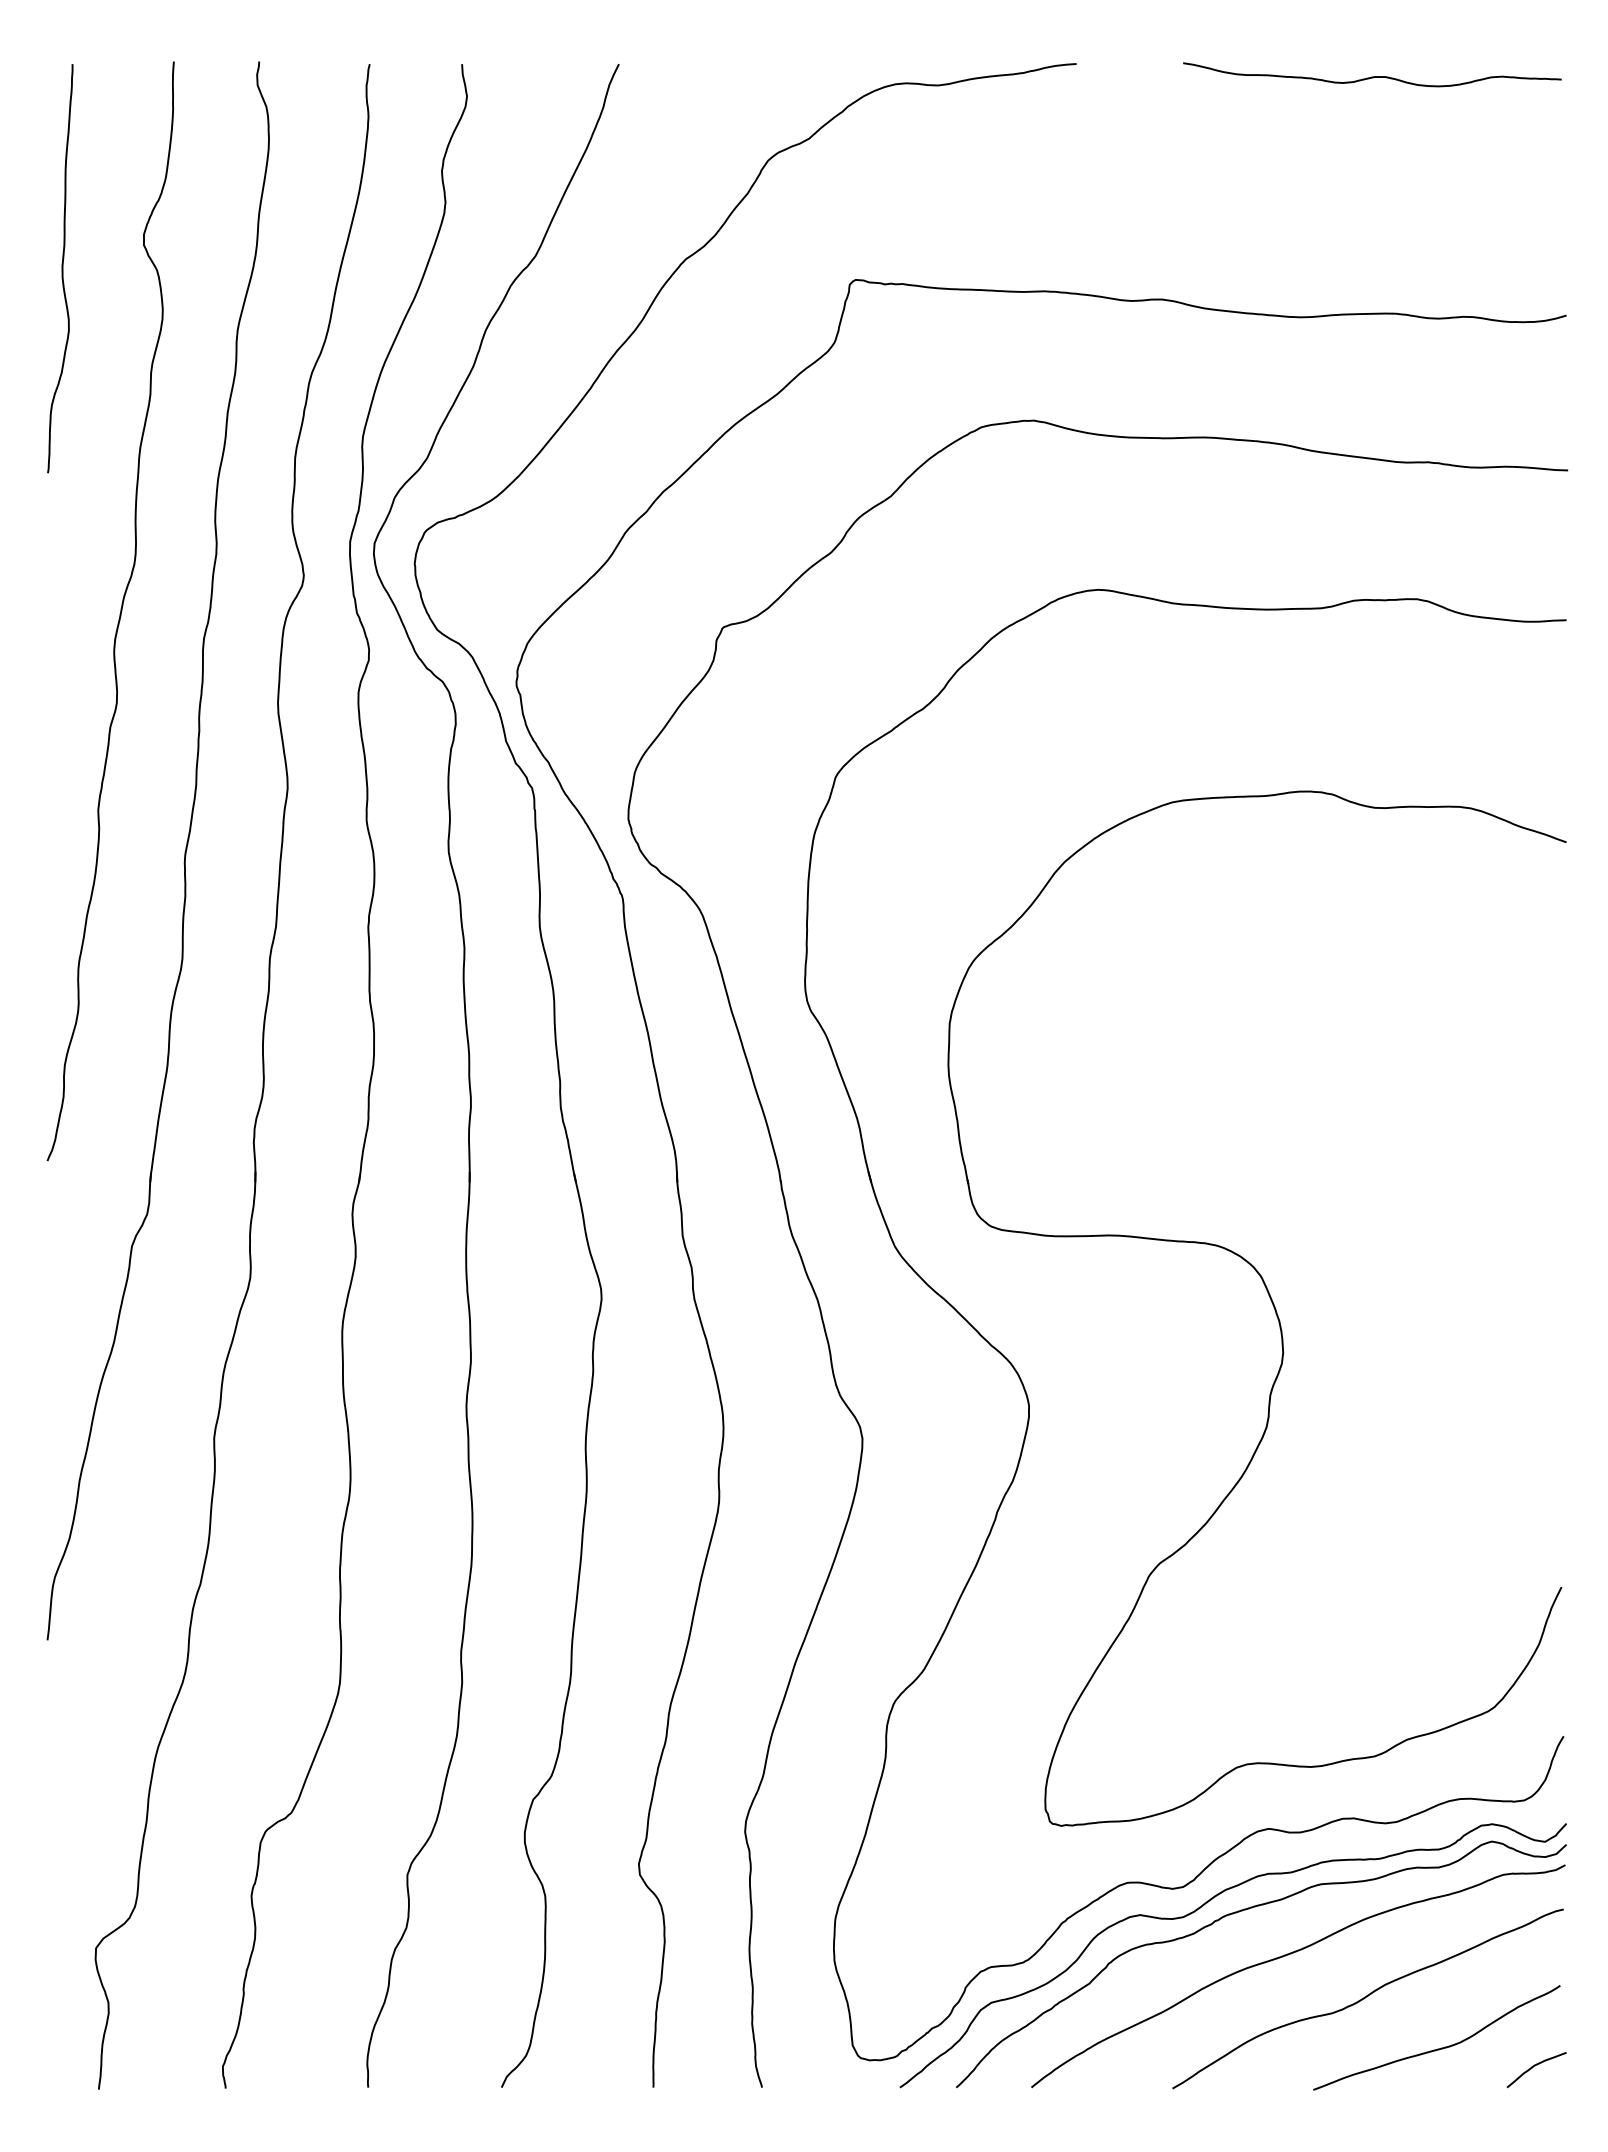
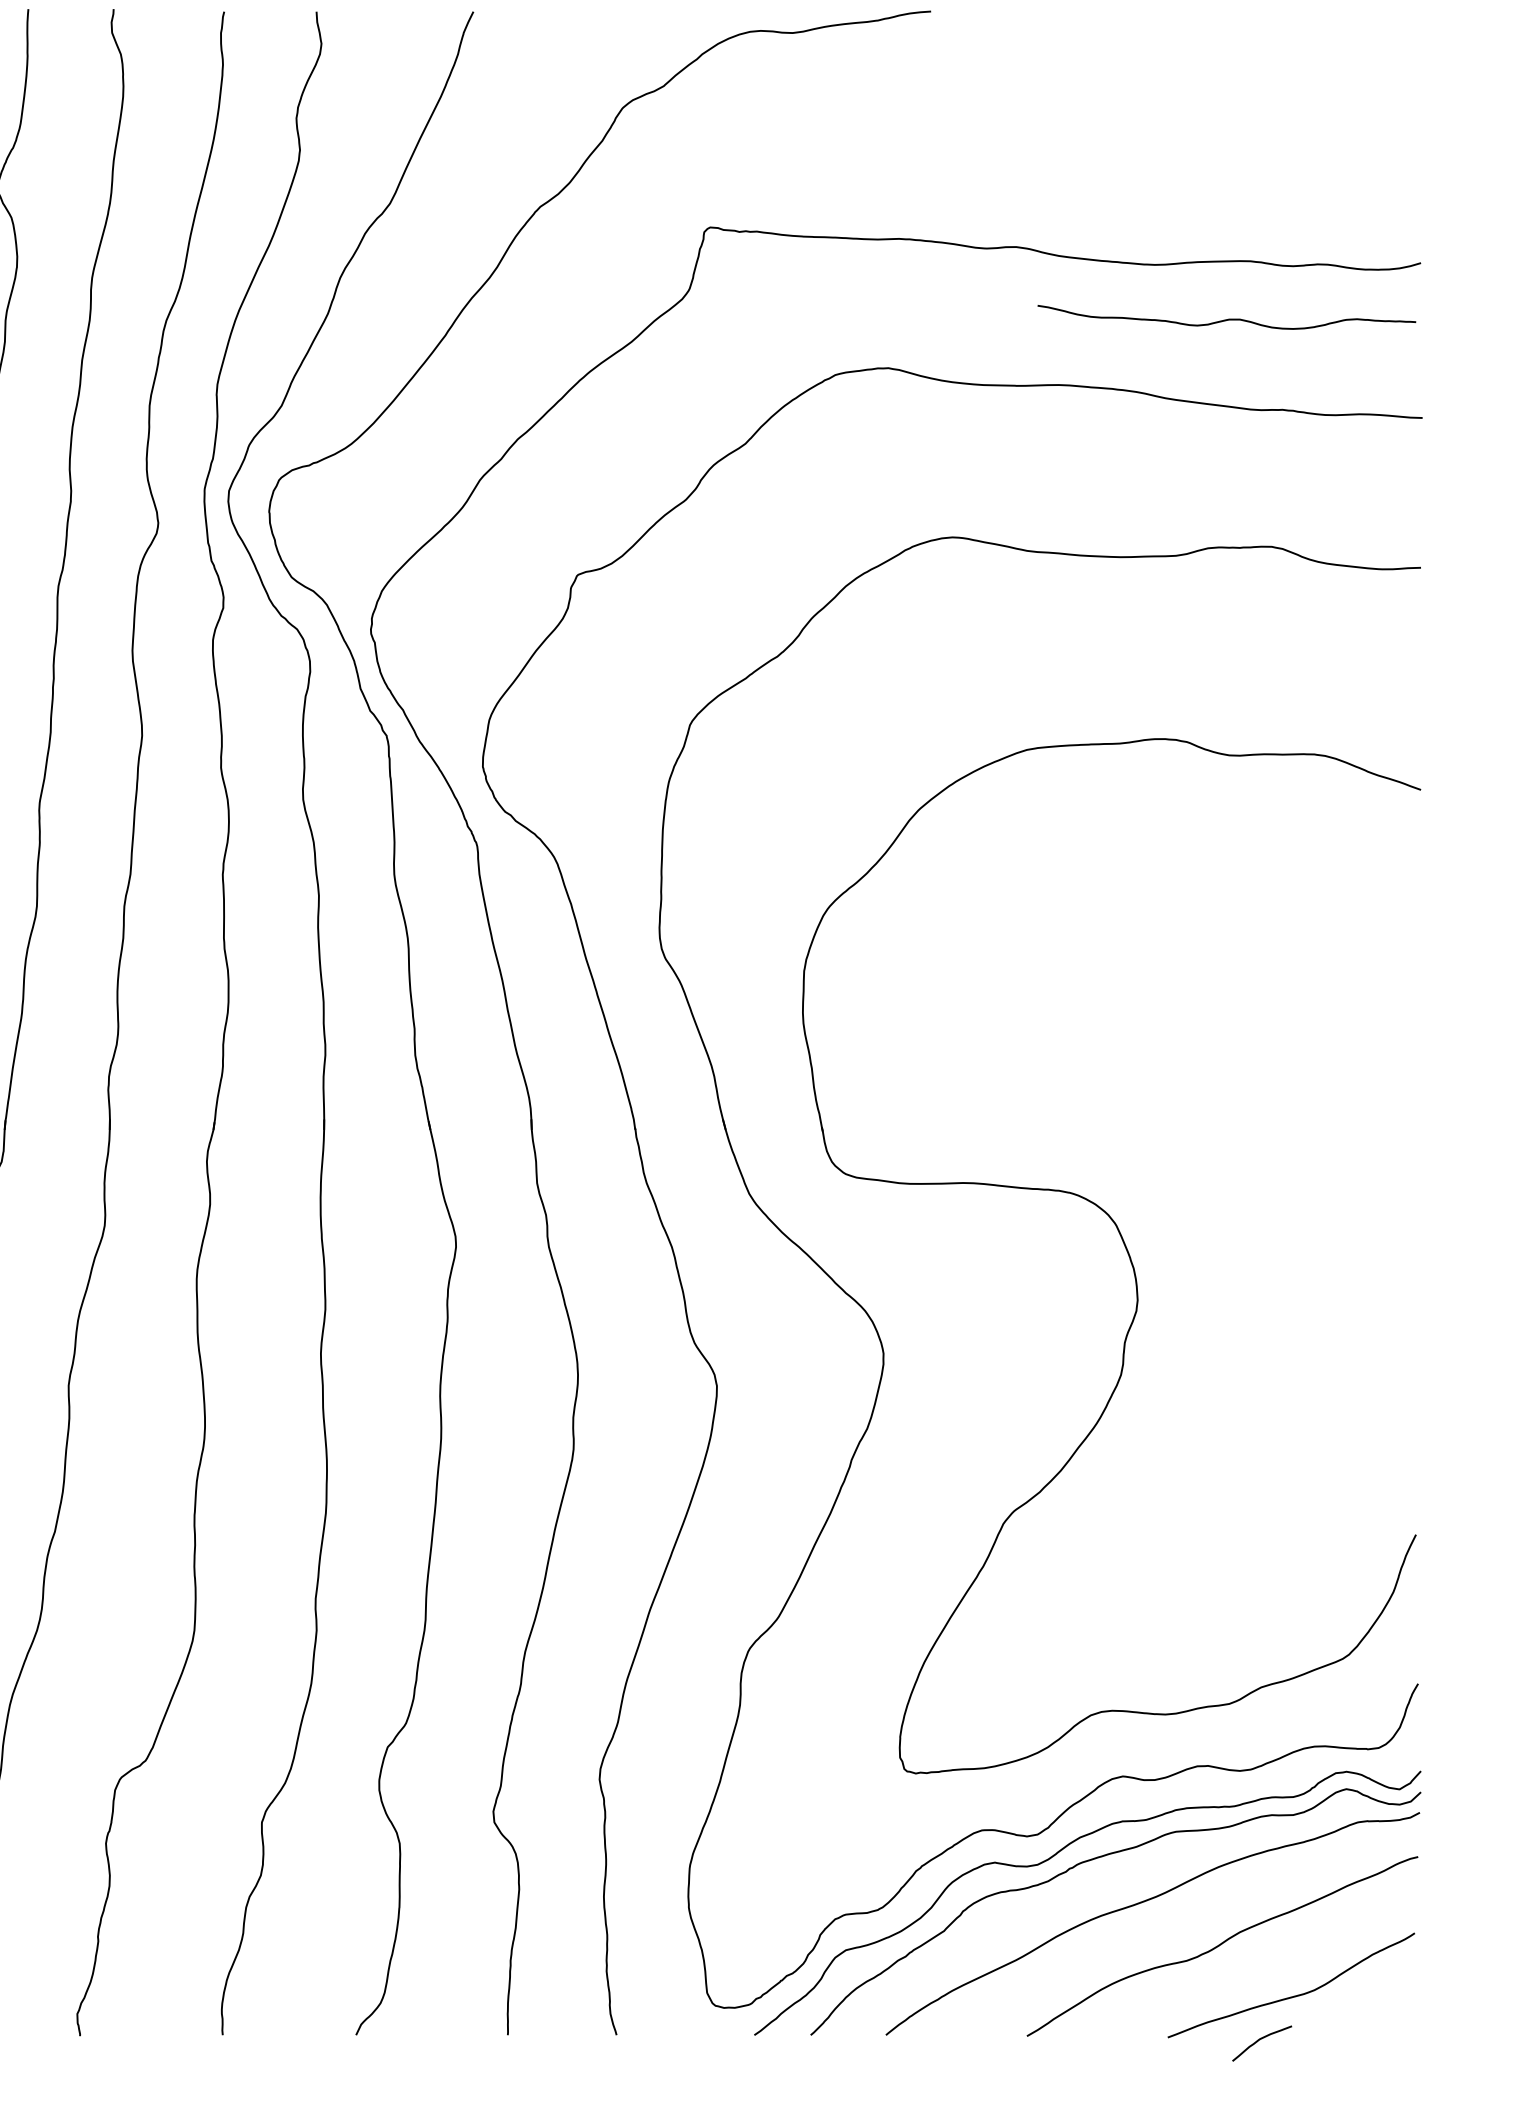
curve: (1372, 76) -> (1226, 319), moved
curve: (1535, 2066) -> (1260, 2040), moved

